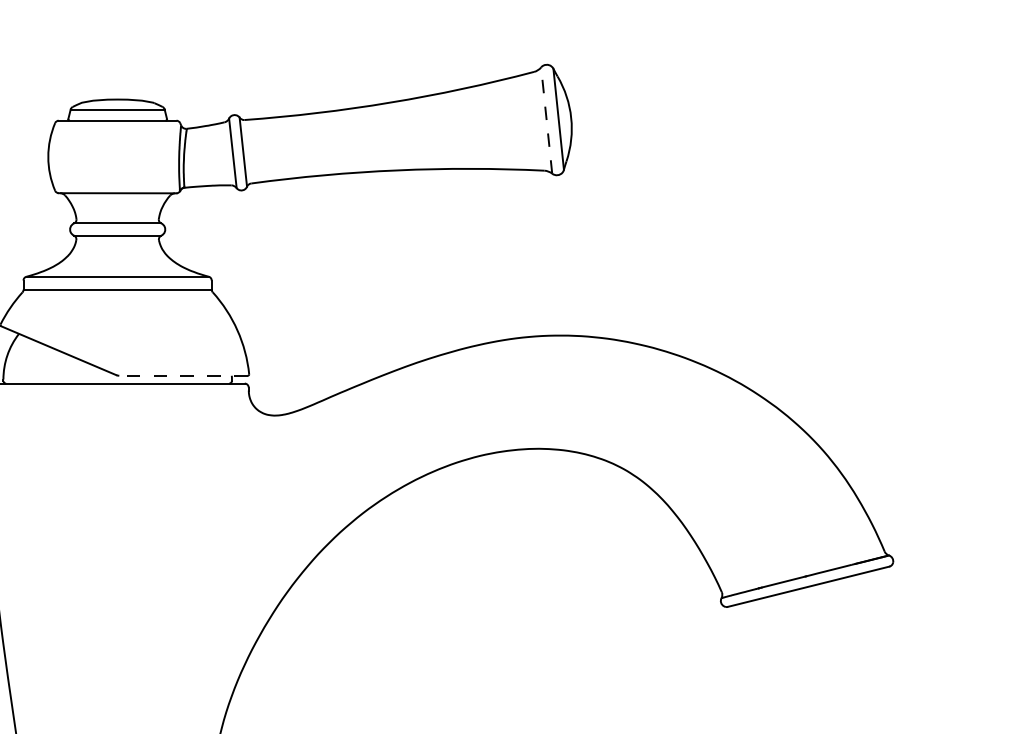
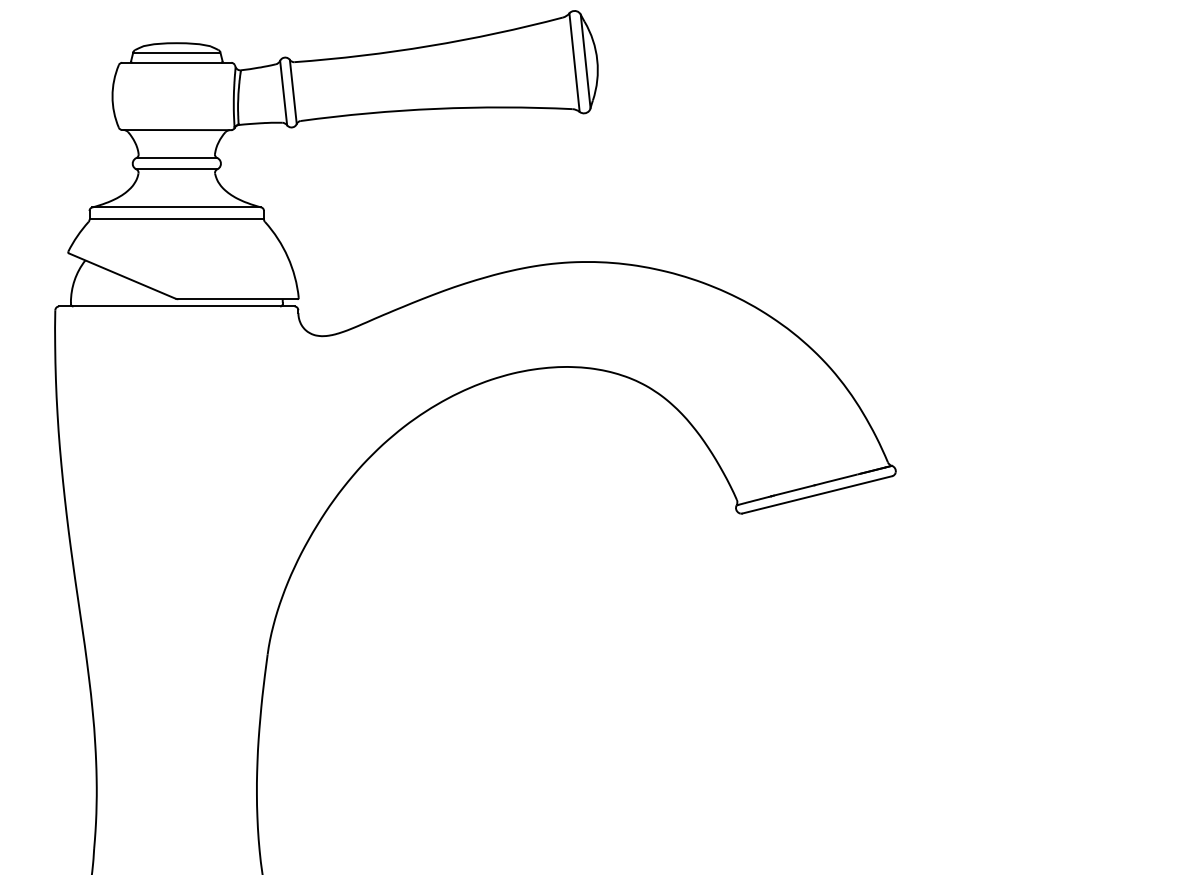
line: (546, 120) -> (574, 62), dashed -> solid
line: (183, 376) -> (237, 299), dashed -> solid

